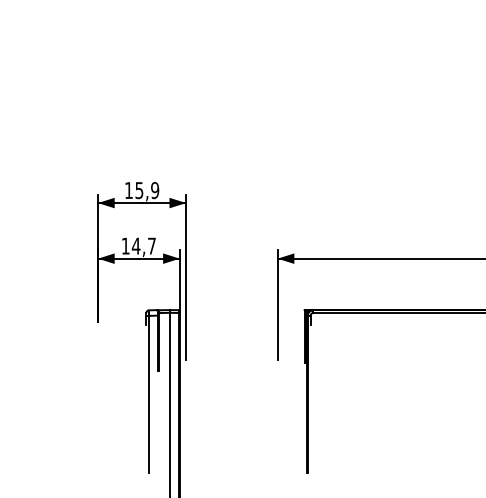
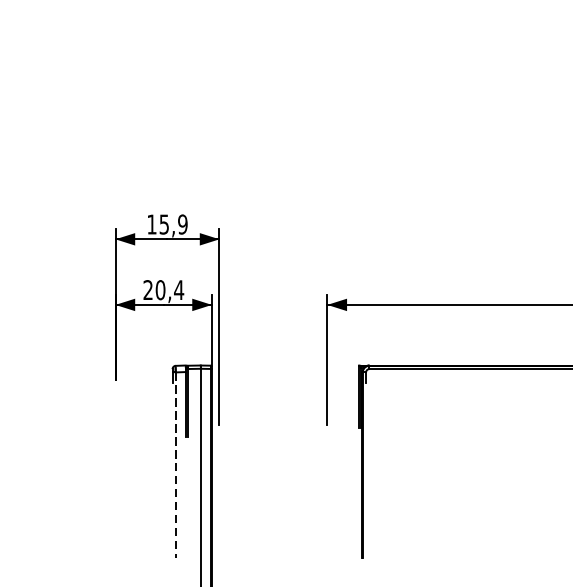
text: (138, 245) -> (163, 289), 14,7 -> 20,4
line: (149, 394) -> (176, 465), solid -> dashed

